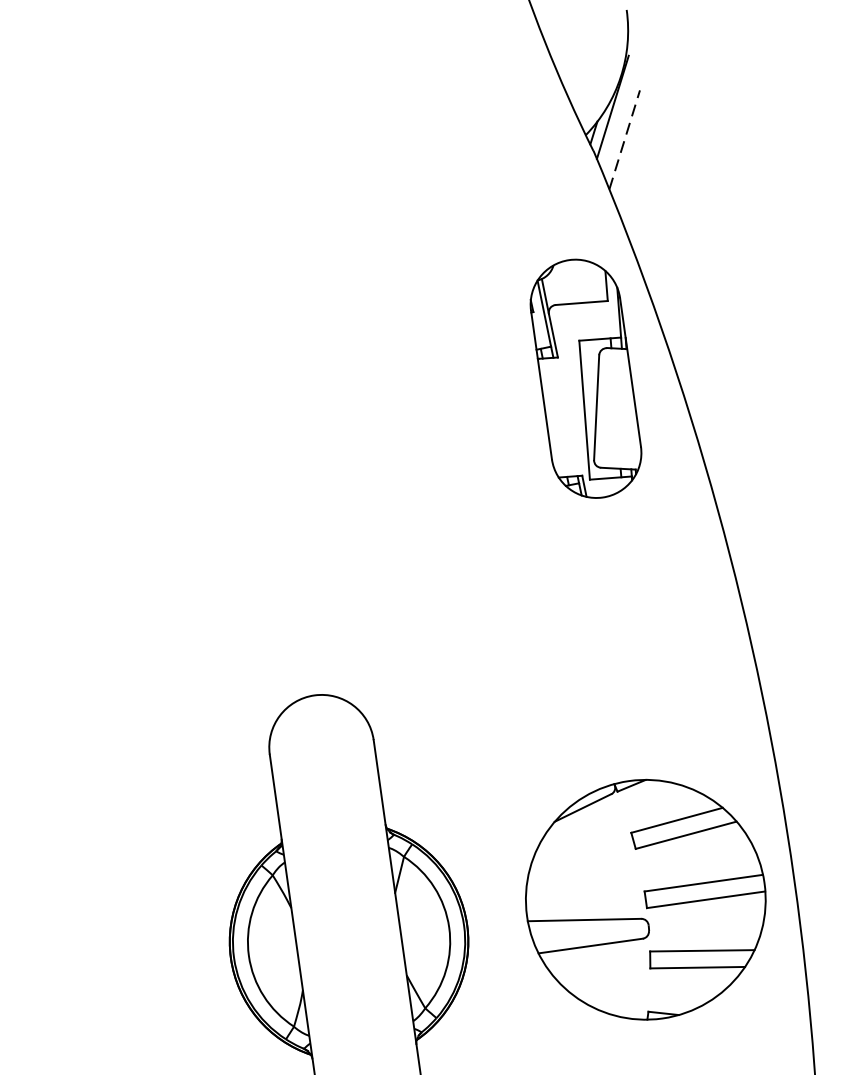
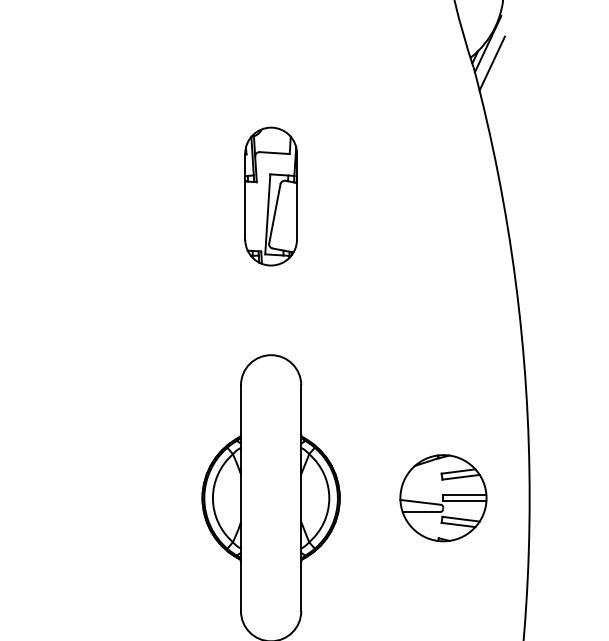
line: (625, 139) -> (492, 63), dashed -> solid
part: (584, 378) -> (270, 196), moved
part: (645, 900) -> (443, 498), size x0.62

